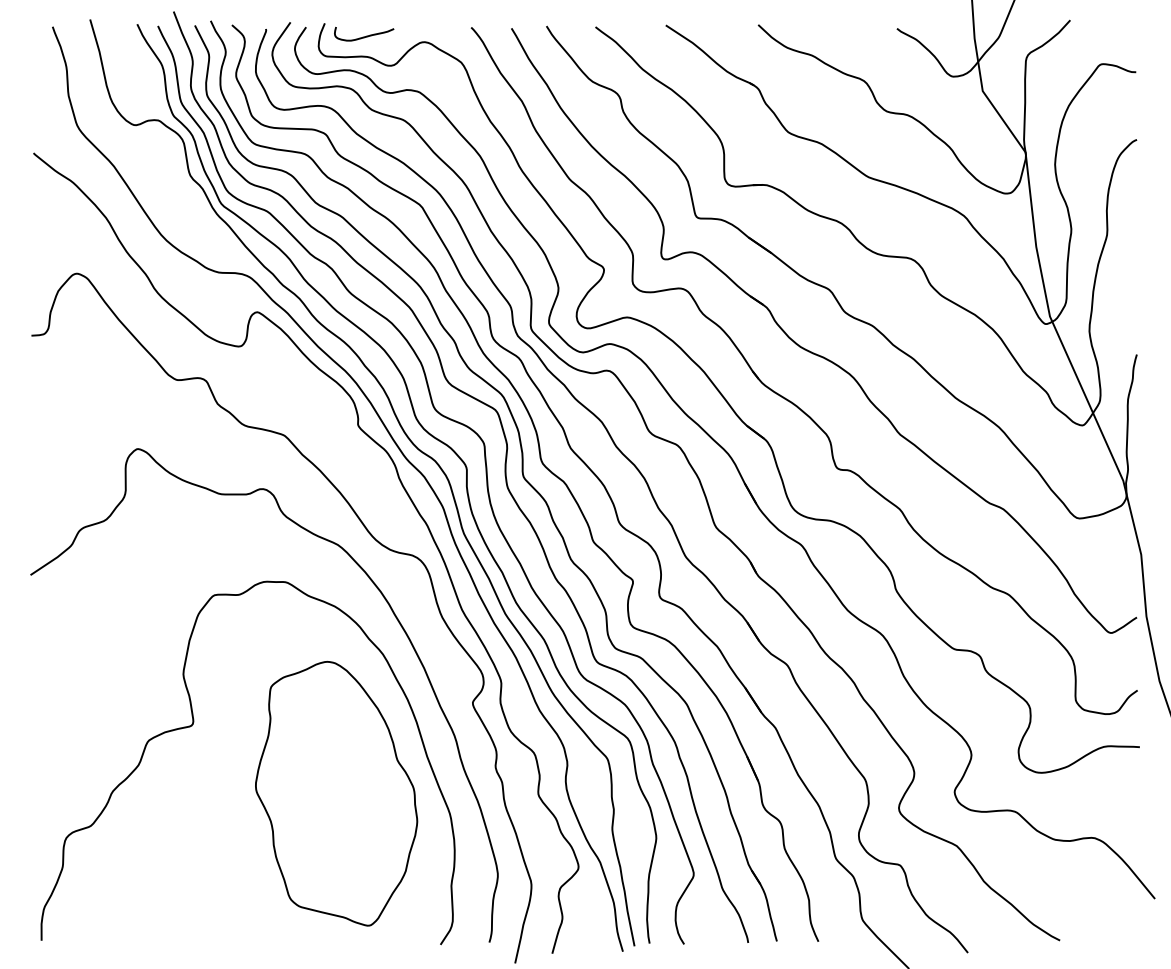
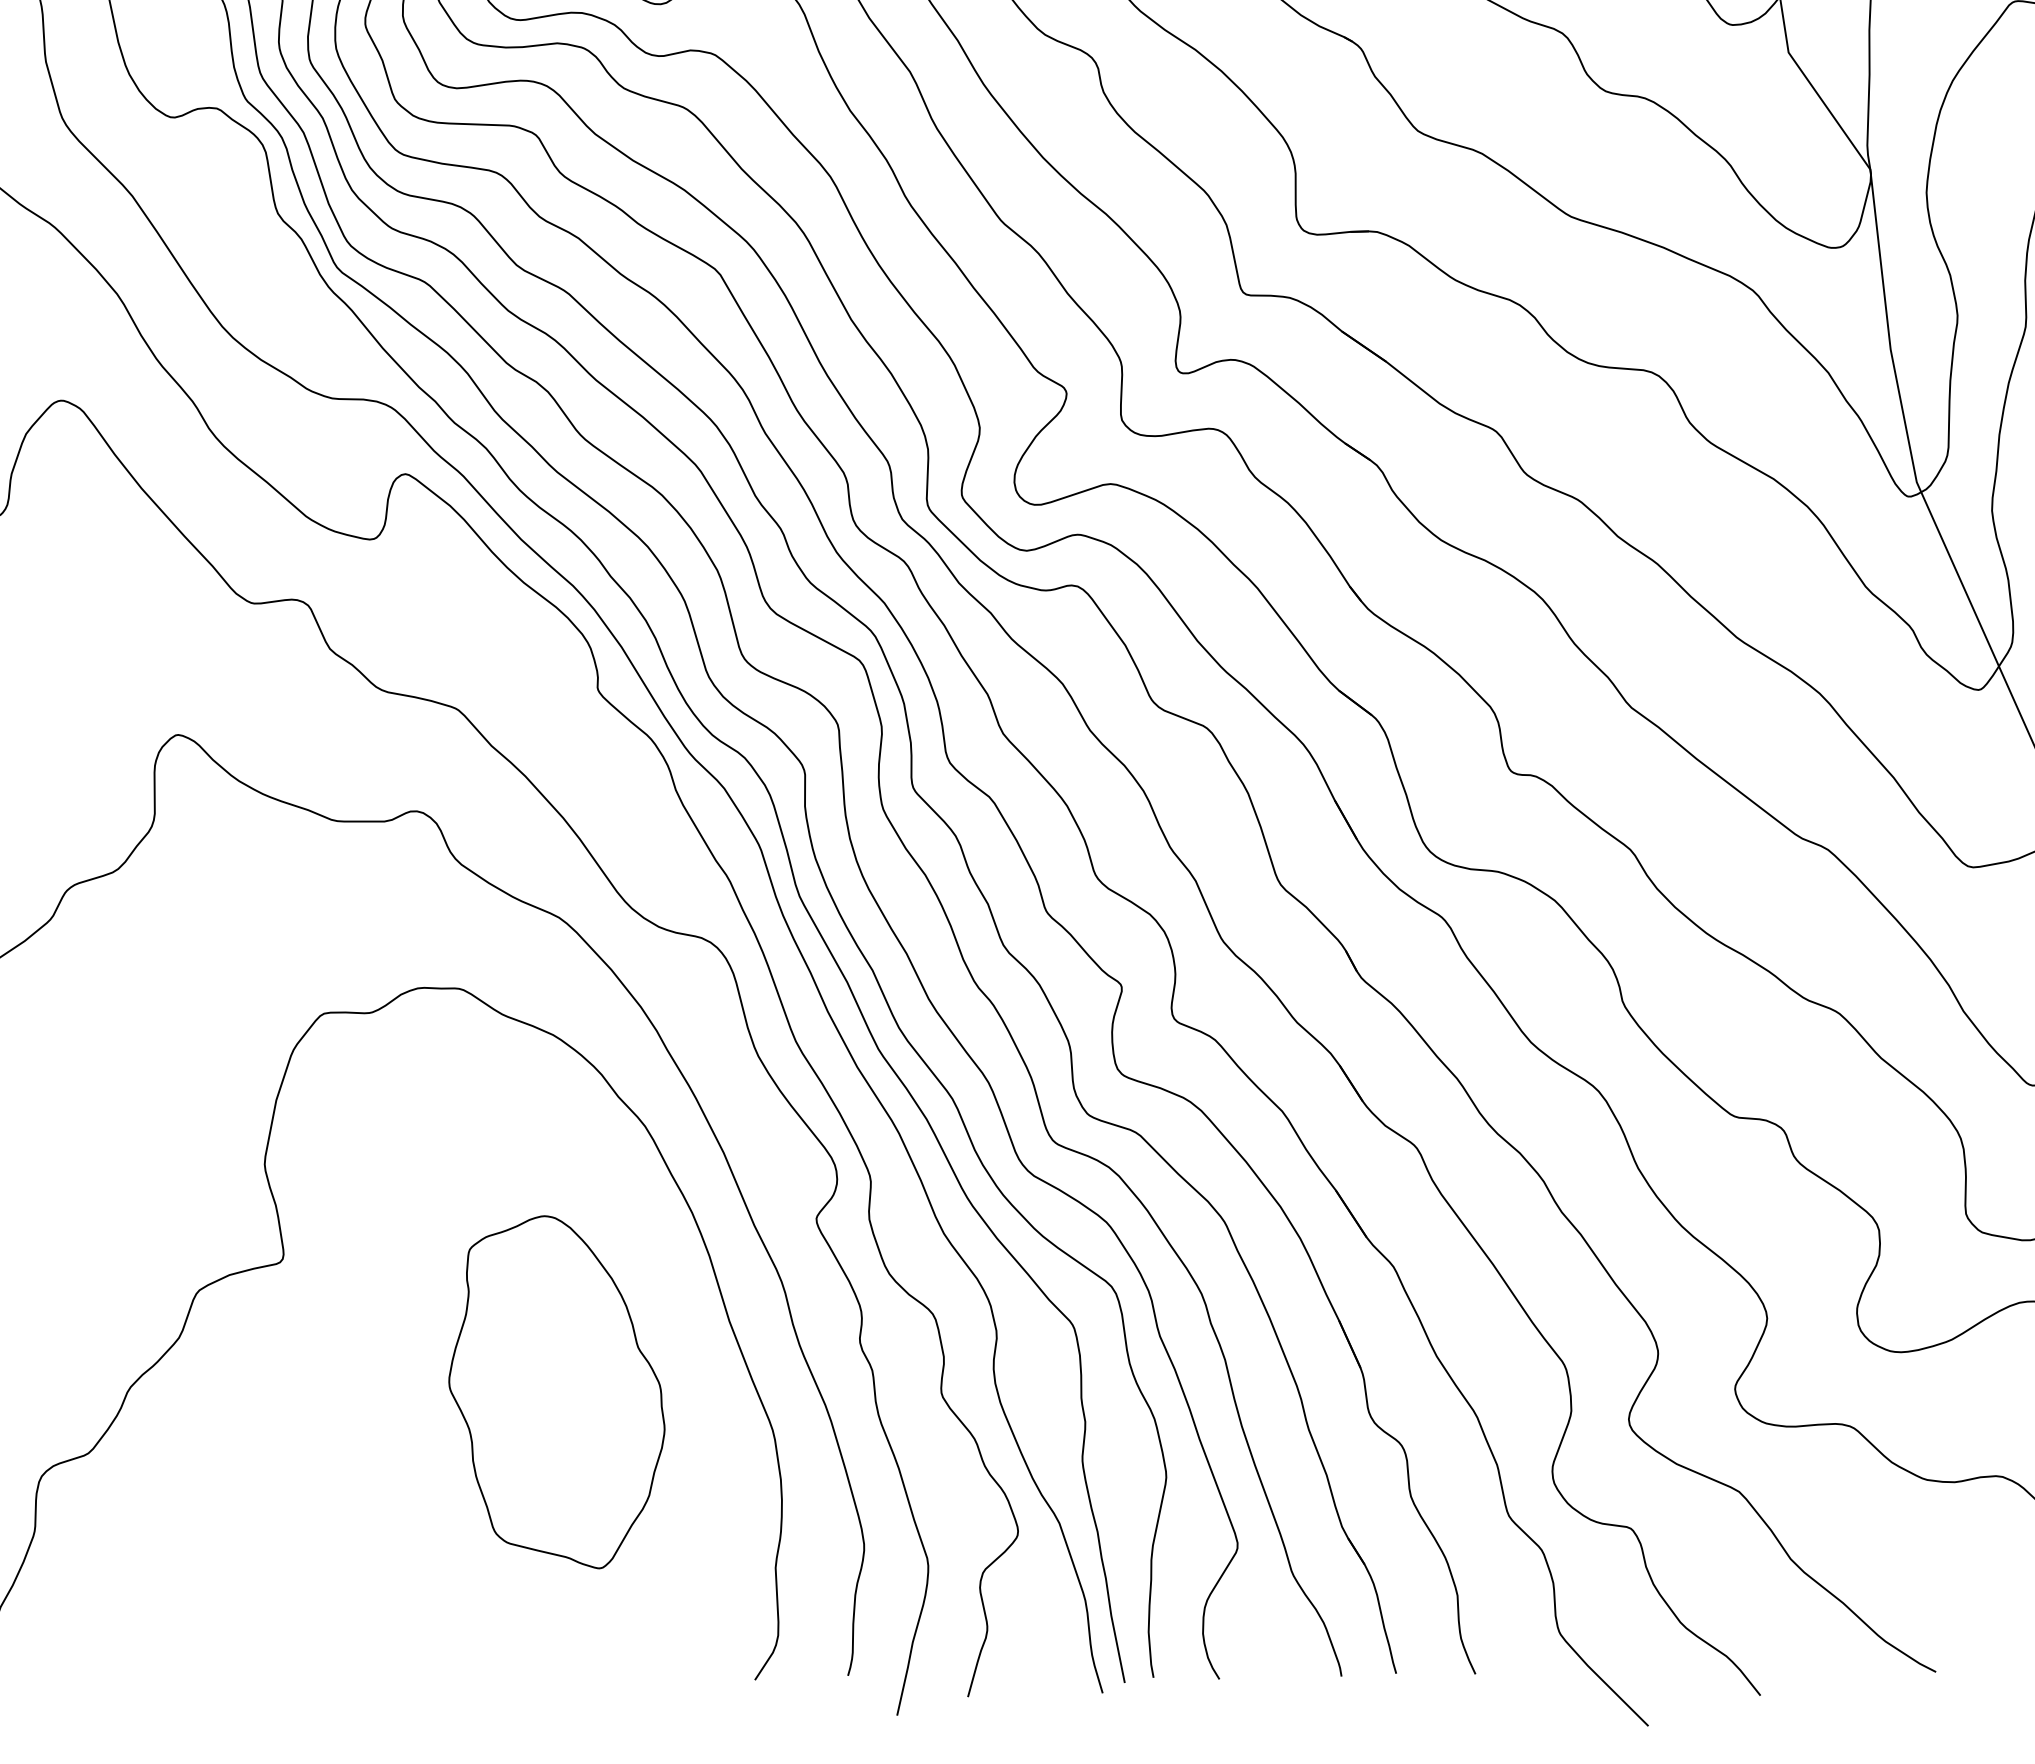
part: (336, 793) -> (556, 1391), size x0.7

